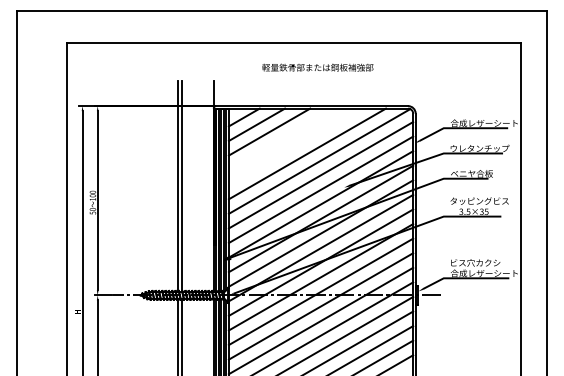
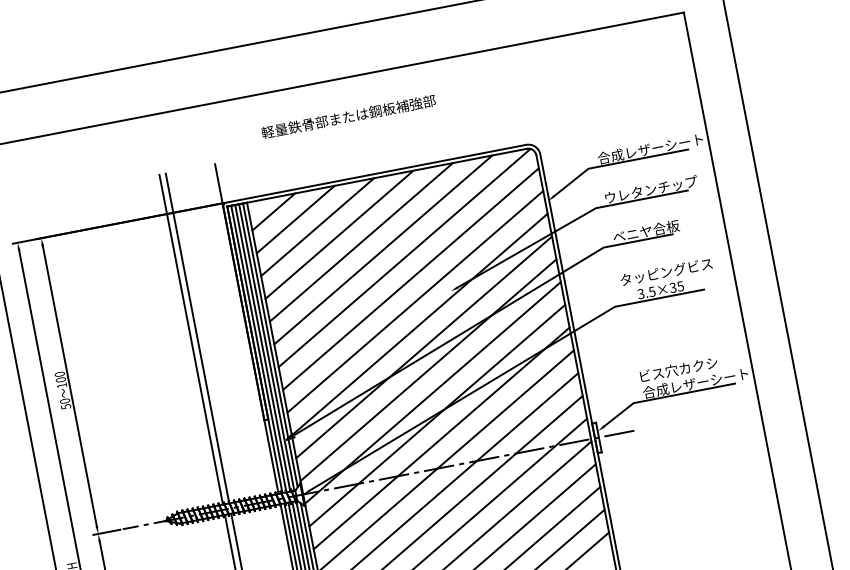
text: (317, 67) -> (348, 116), moved
line: (281, 139) -> (338, 235), added
line: (294, 146) -> (360, 242), added

